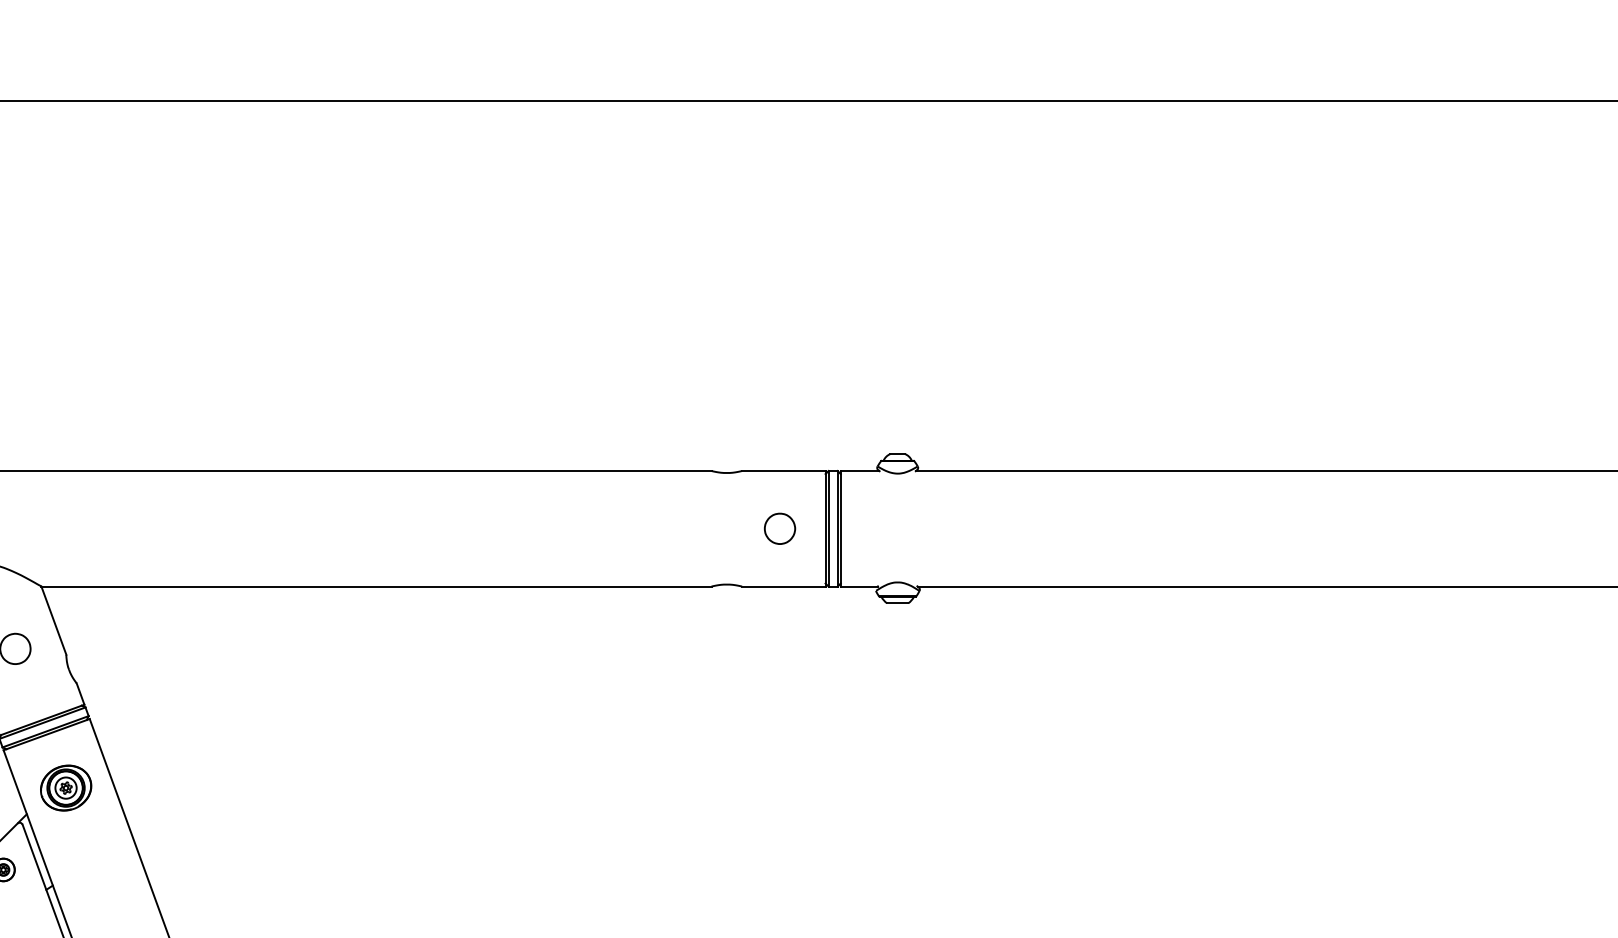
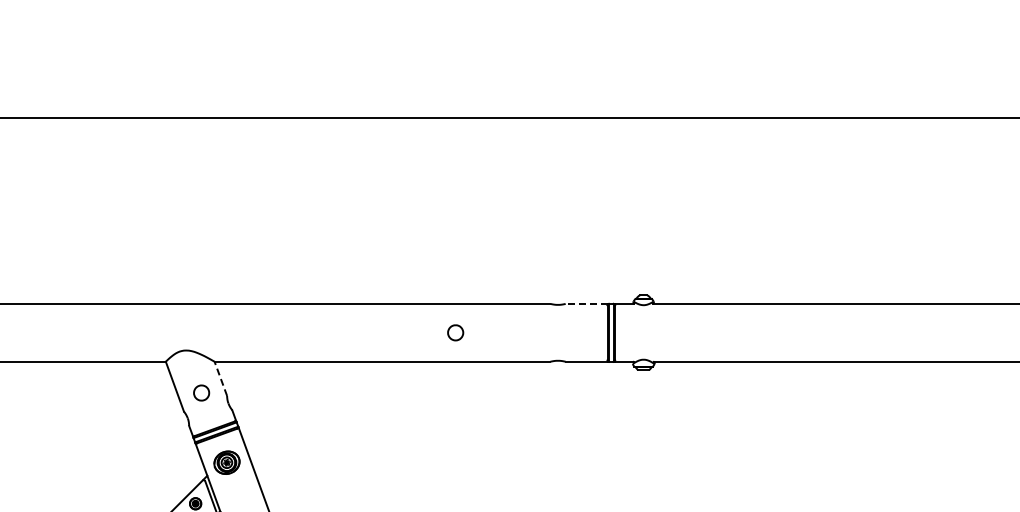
line: (783, 470) -> (586, 303), solid -> dashed
part: (779, 528) -> (455, 332), moved
line: (53, 619) -> (220, 378), solid -> dashed

